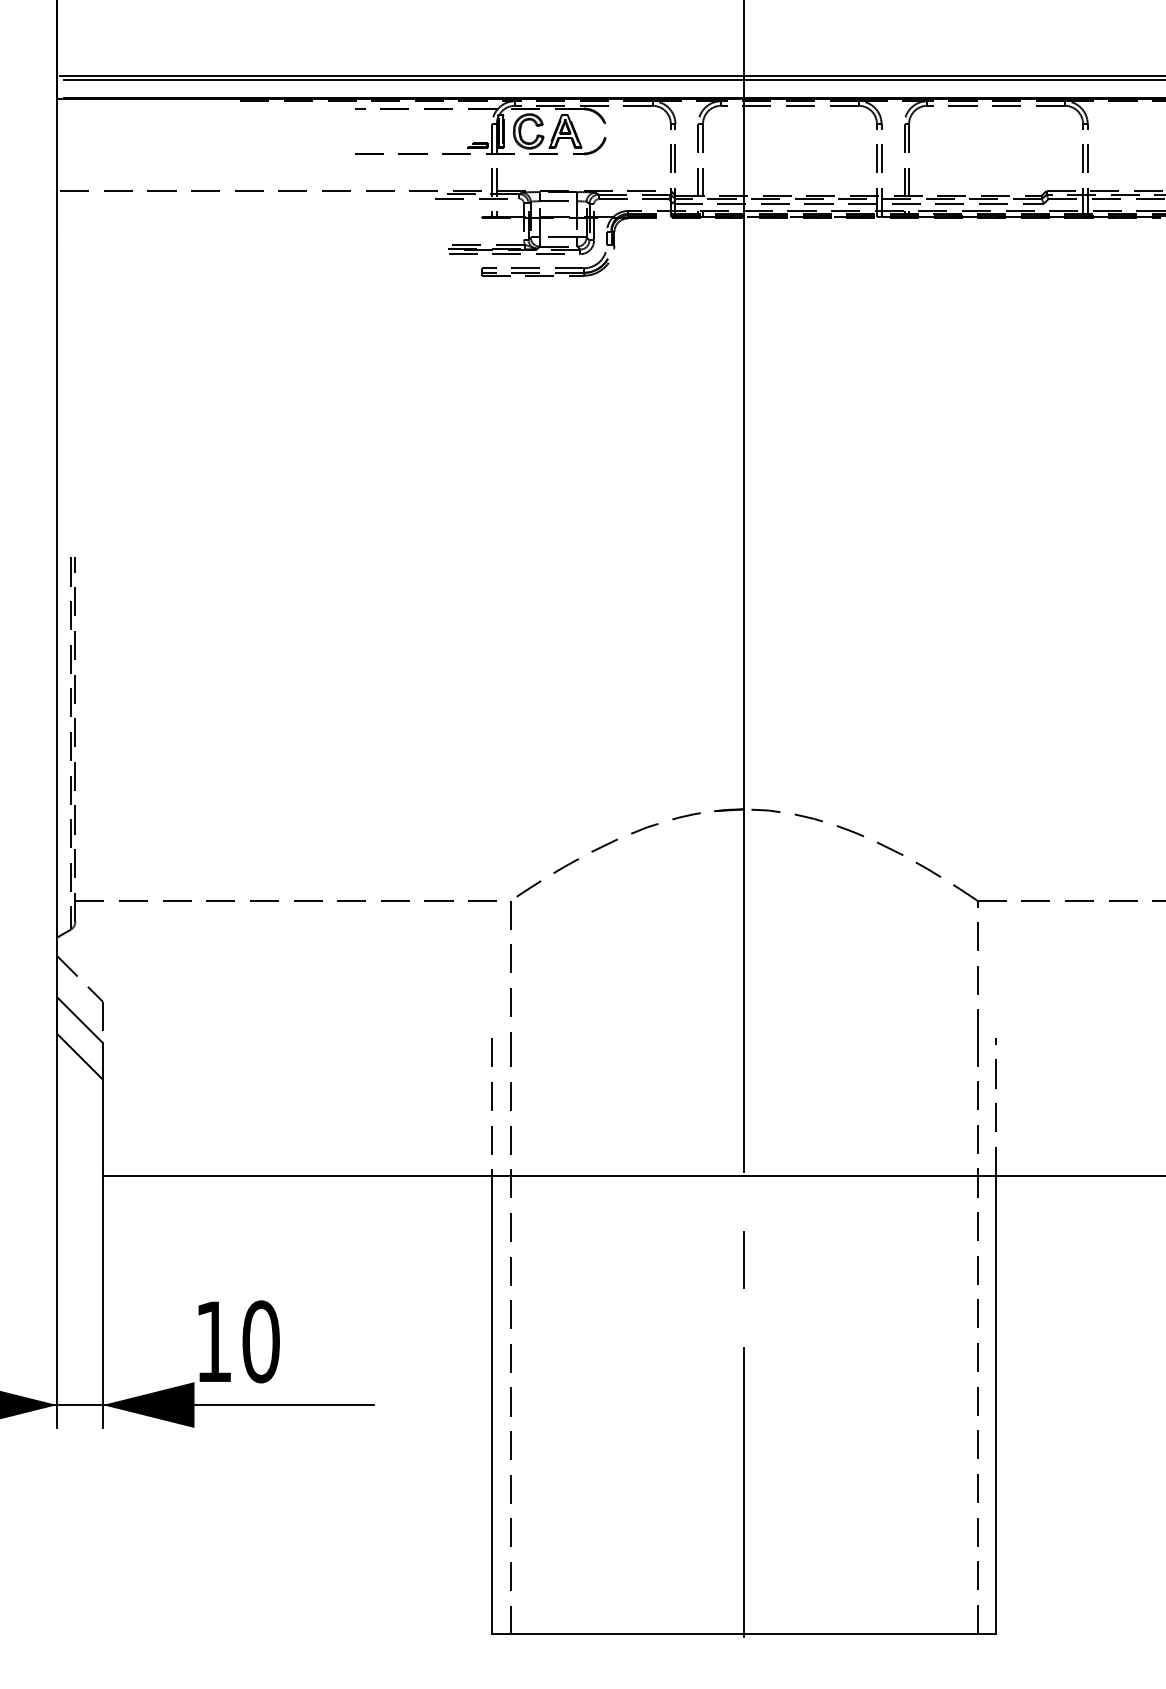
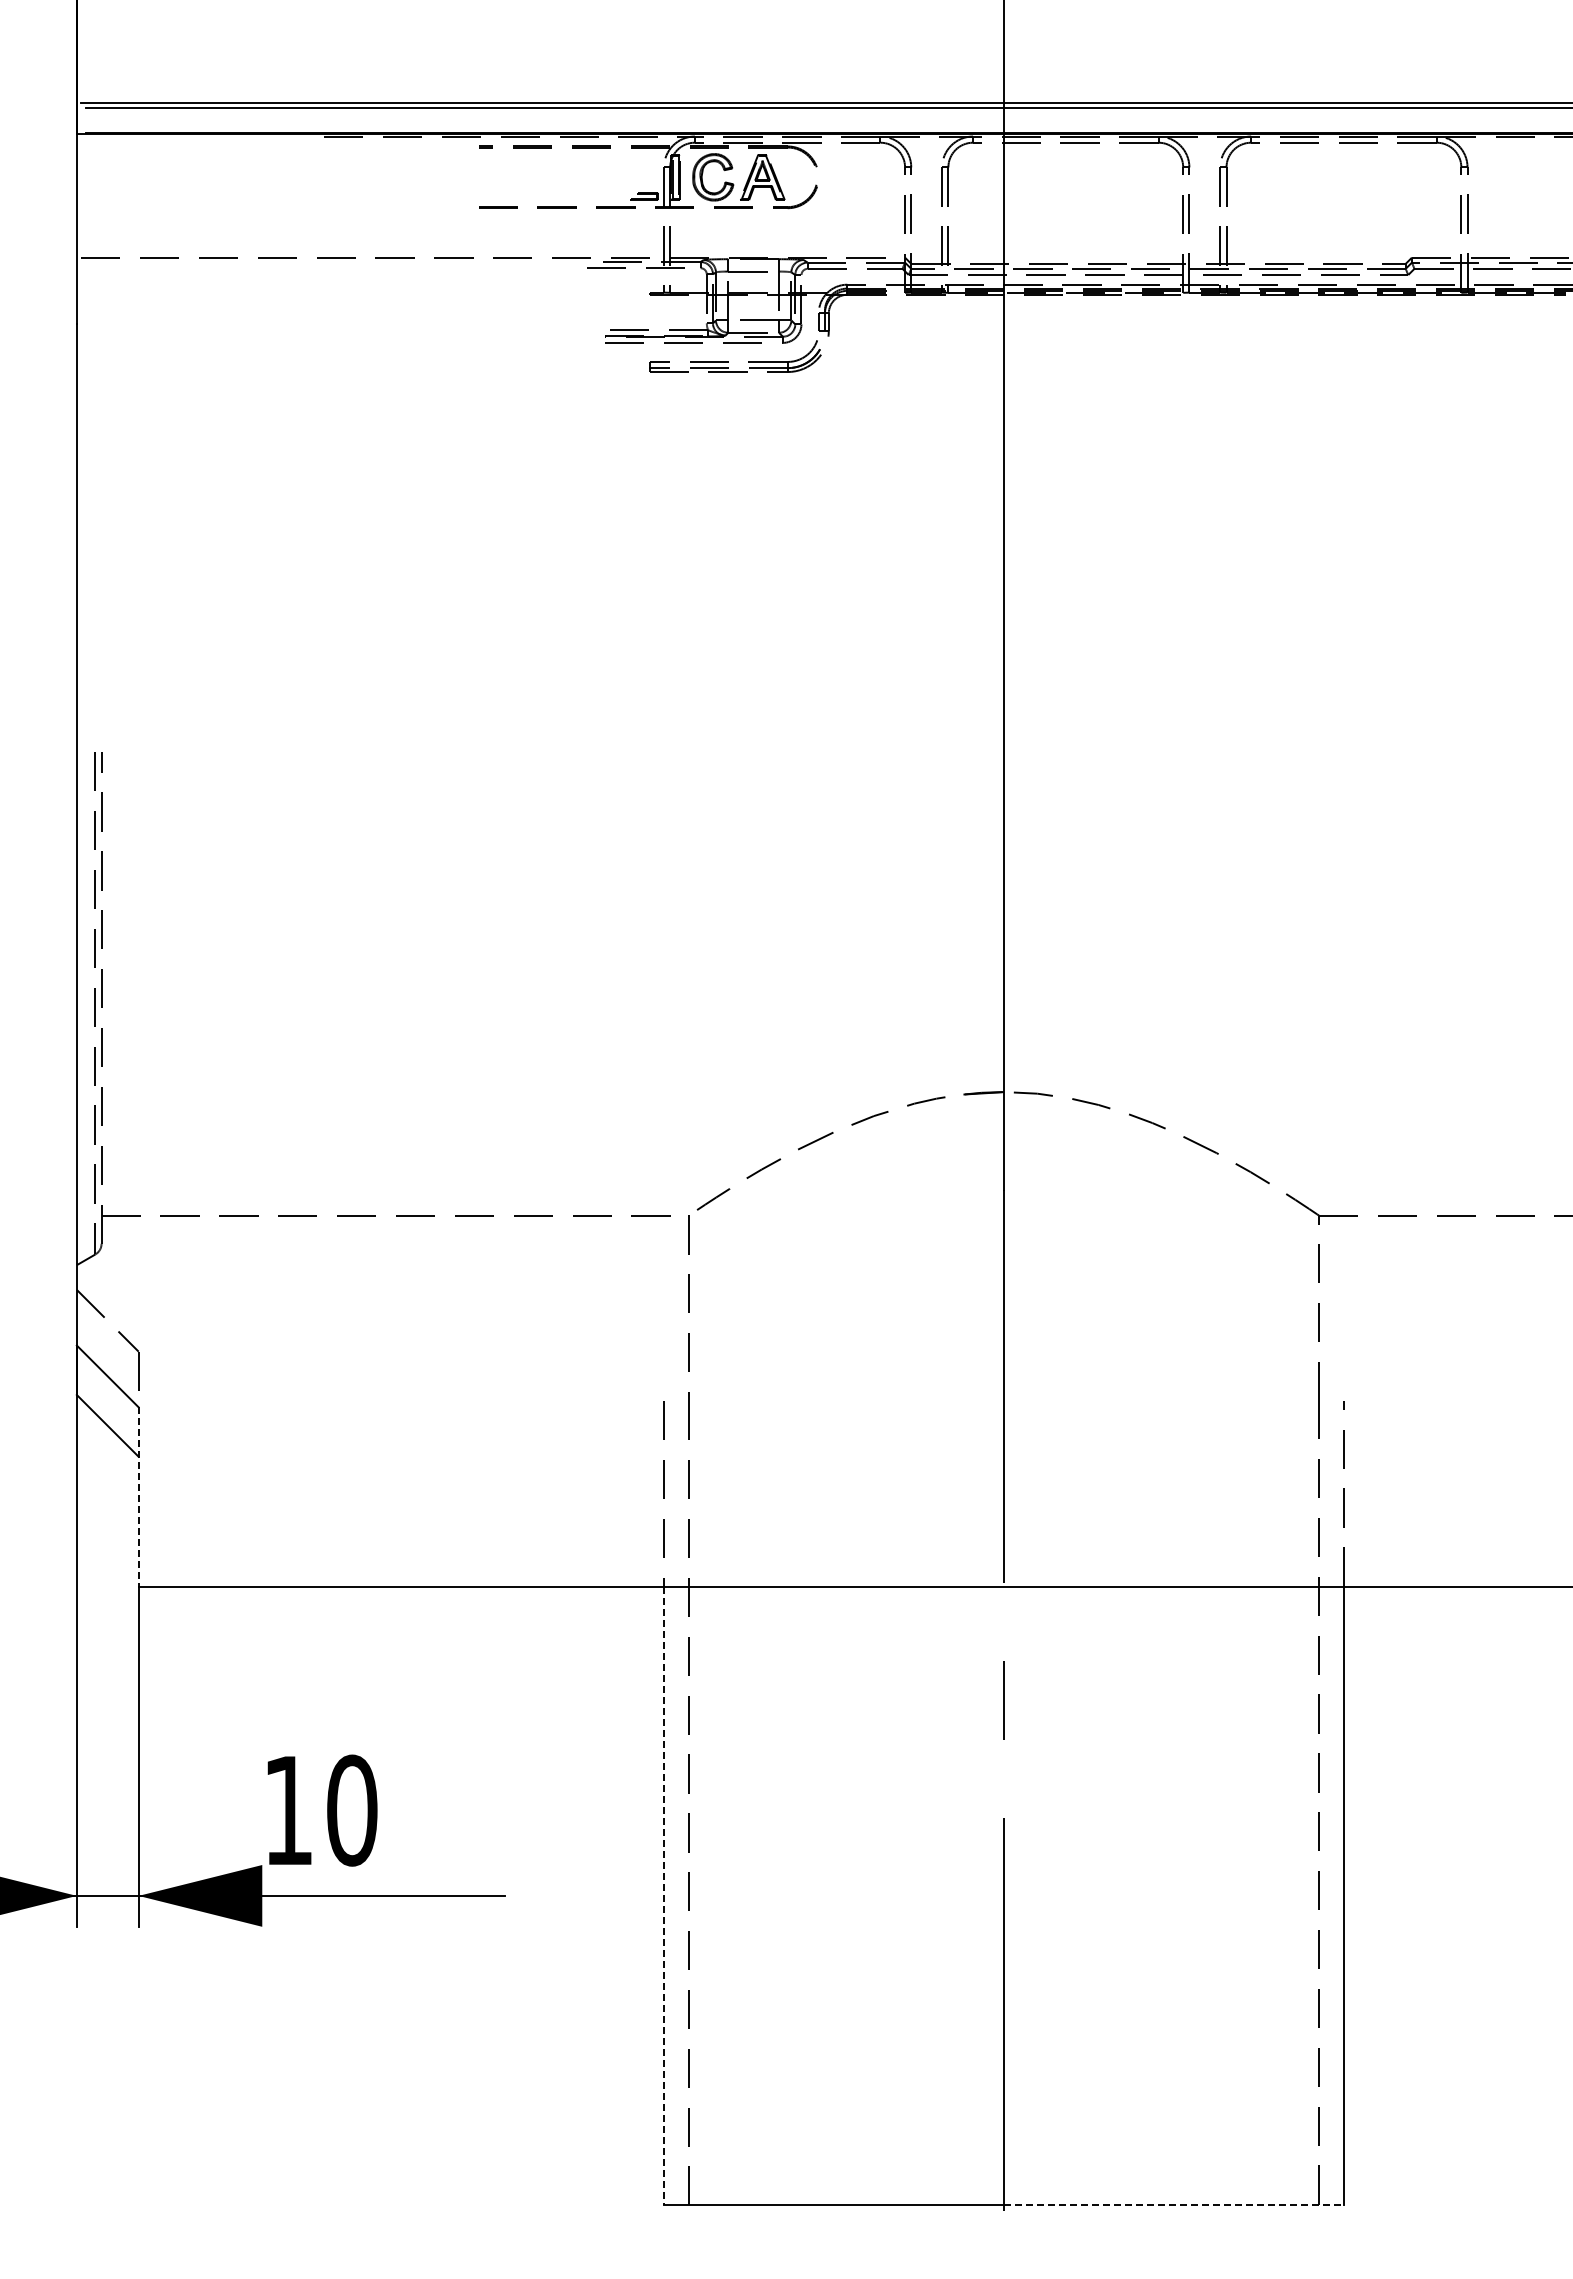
line: (102, 1109) -> (138, 1496), solid -> dashed
line: (492, 1405) -> (664, 1896), solid -> dashed
line: (869, 1633) -> (1173, 2204), solid -> dashed

